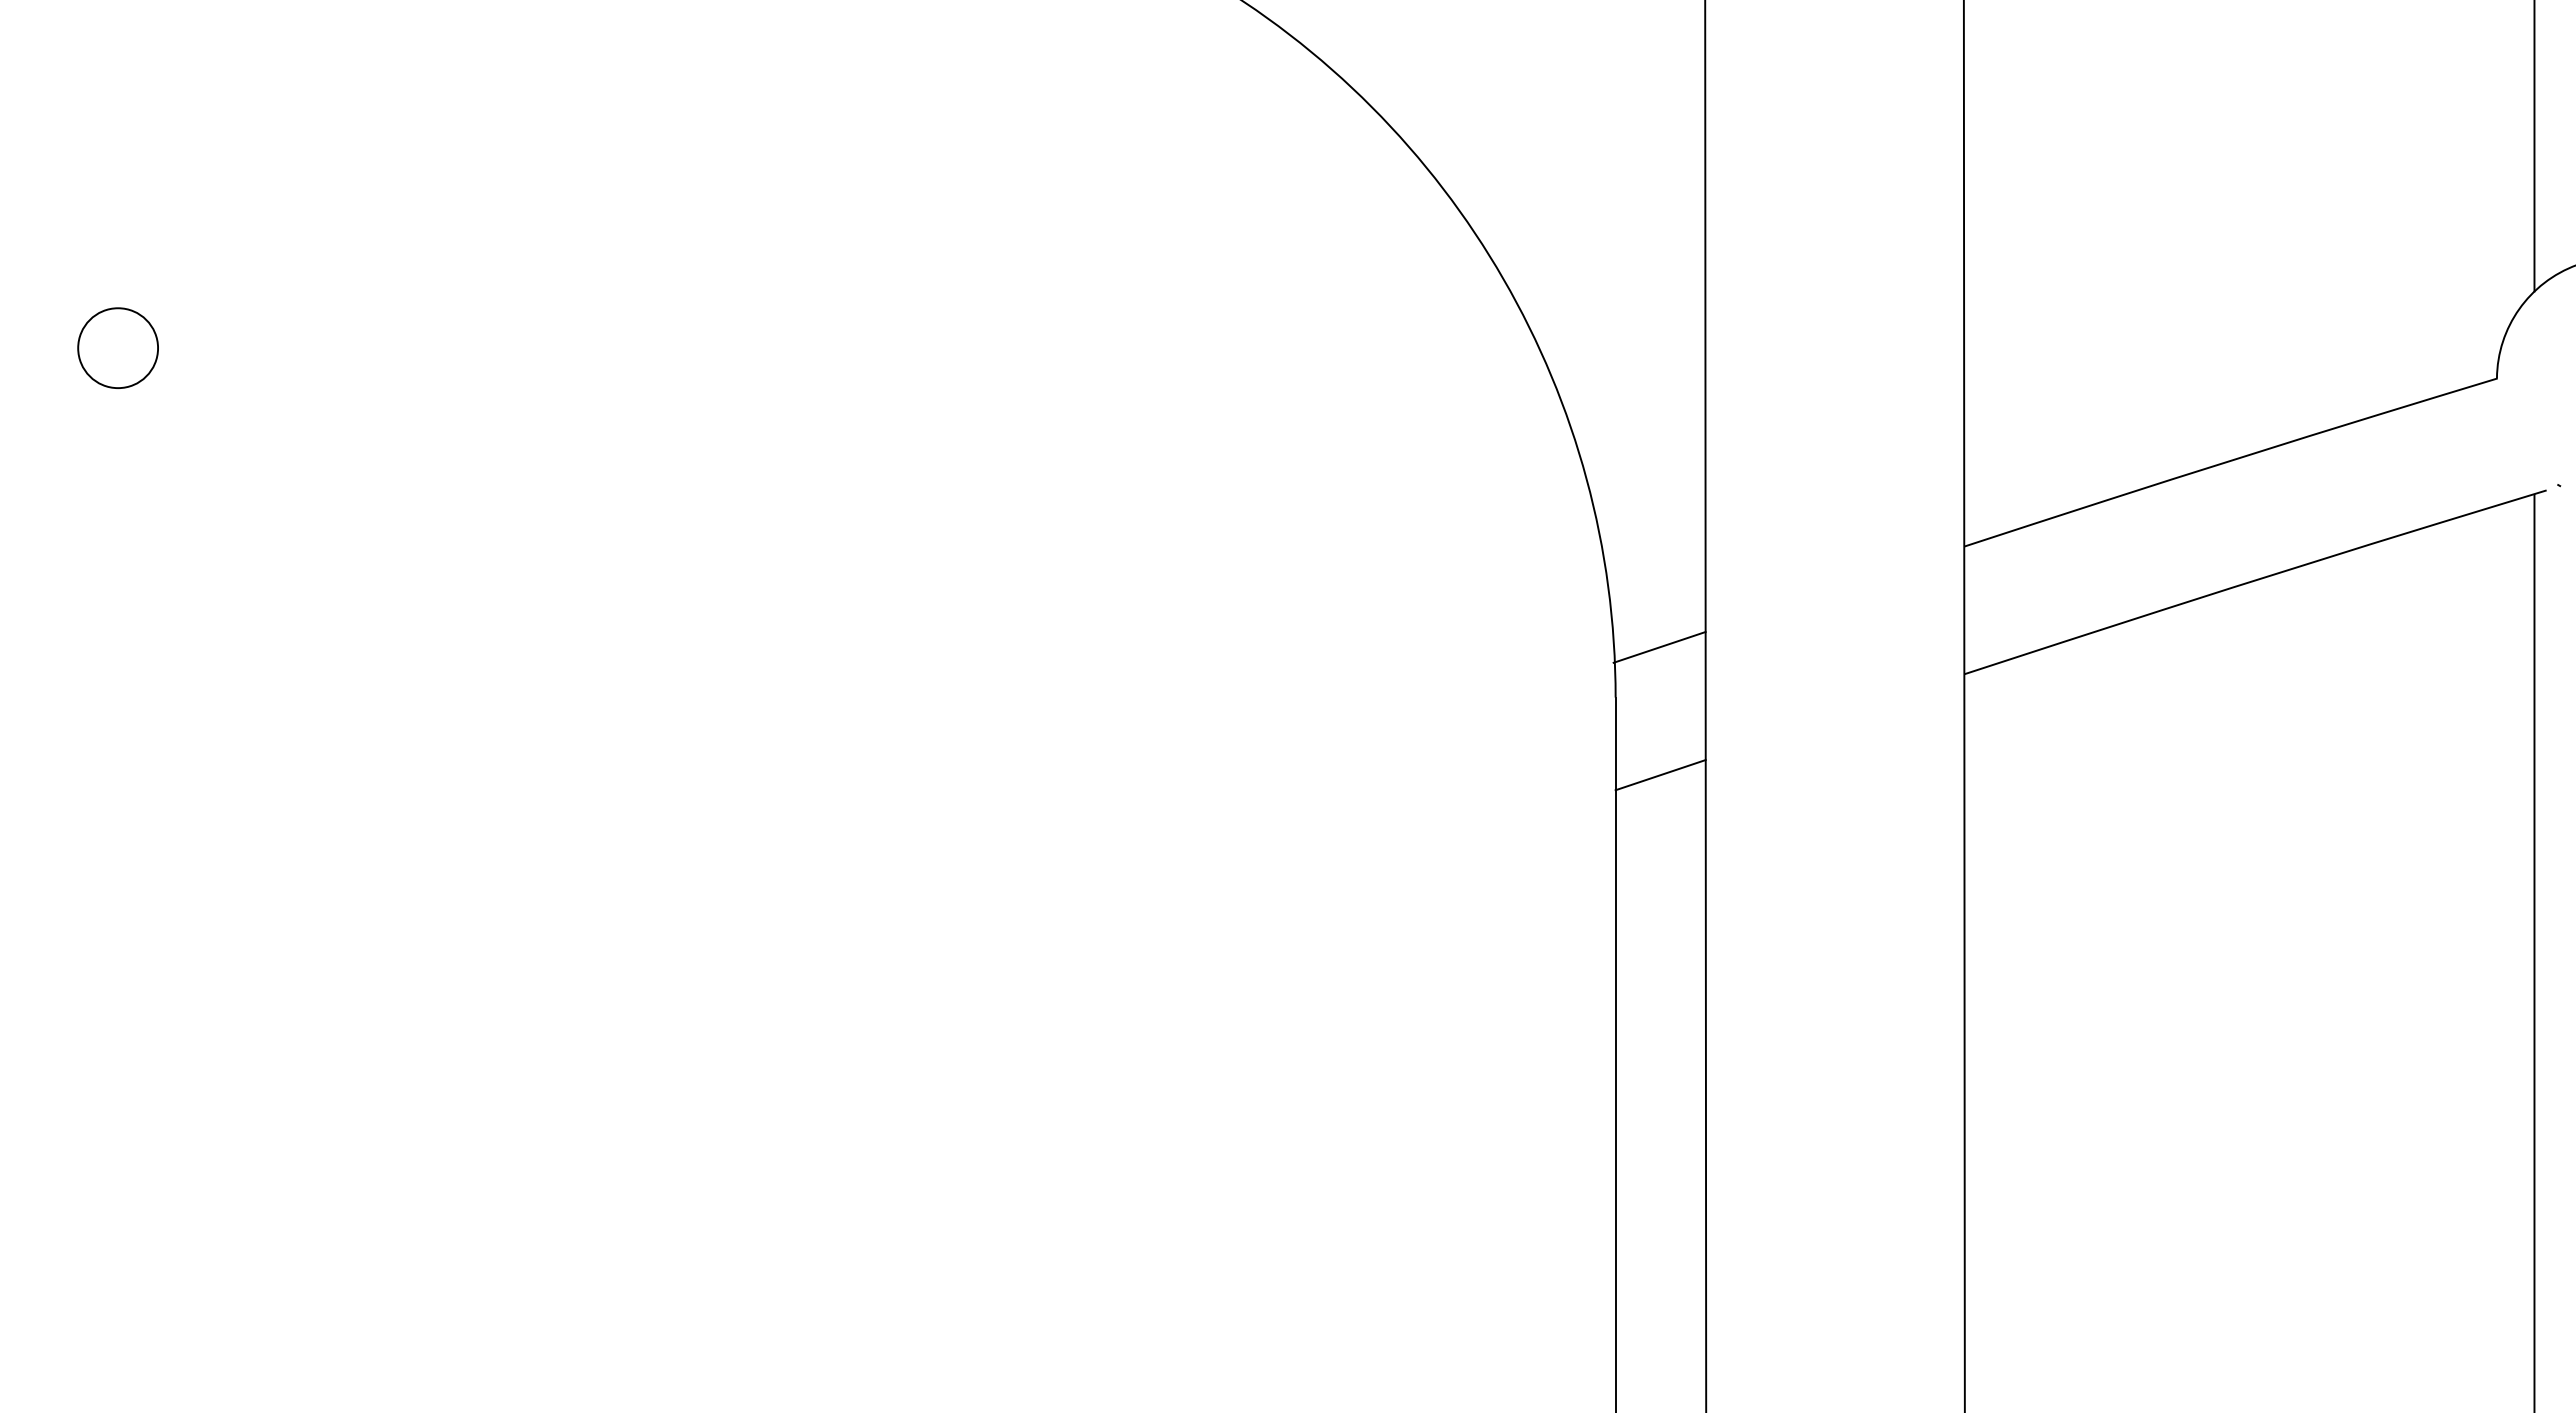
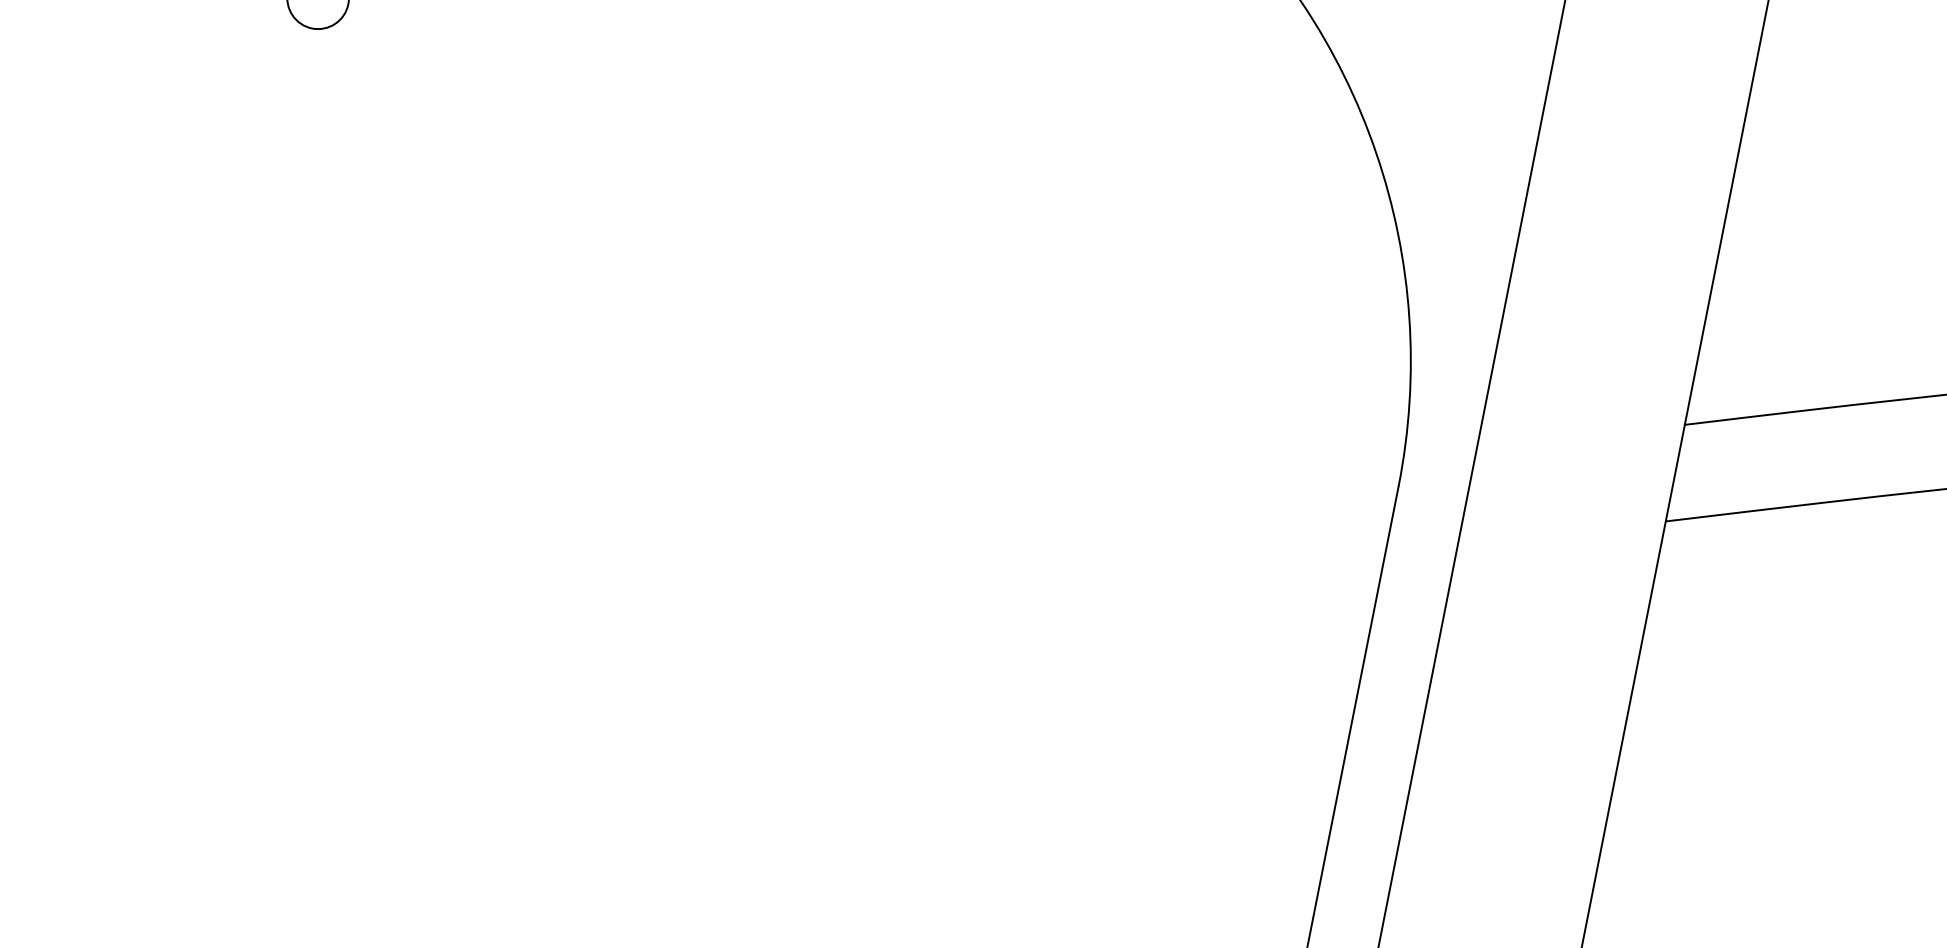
line: (1659, 646) -> (1439, 454), removed
line: (1660, 775) -> (1420, 552), removed

